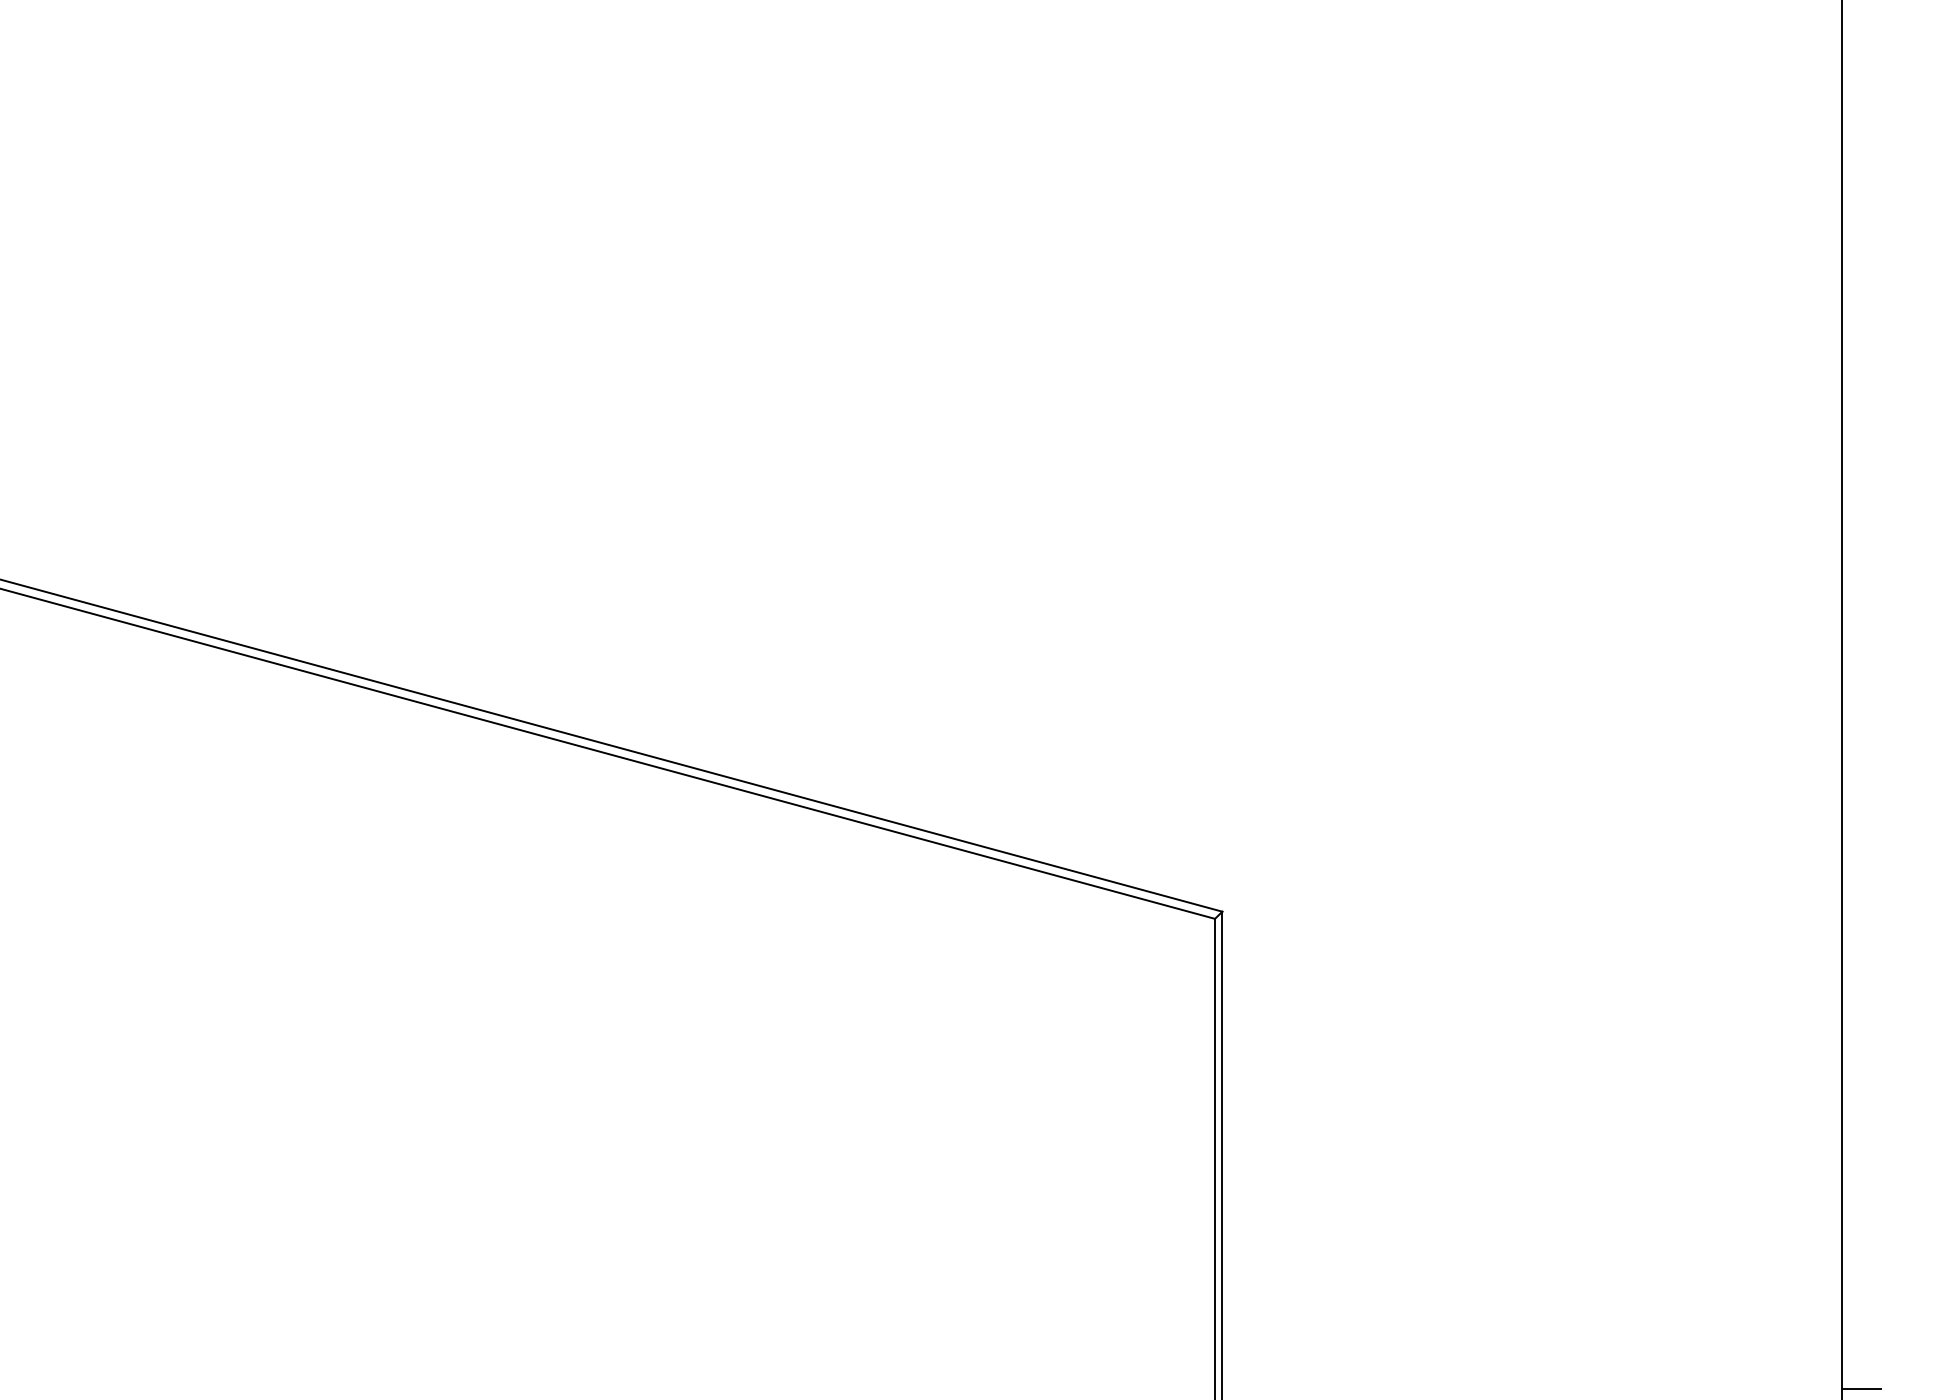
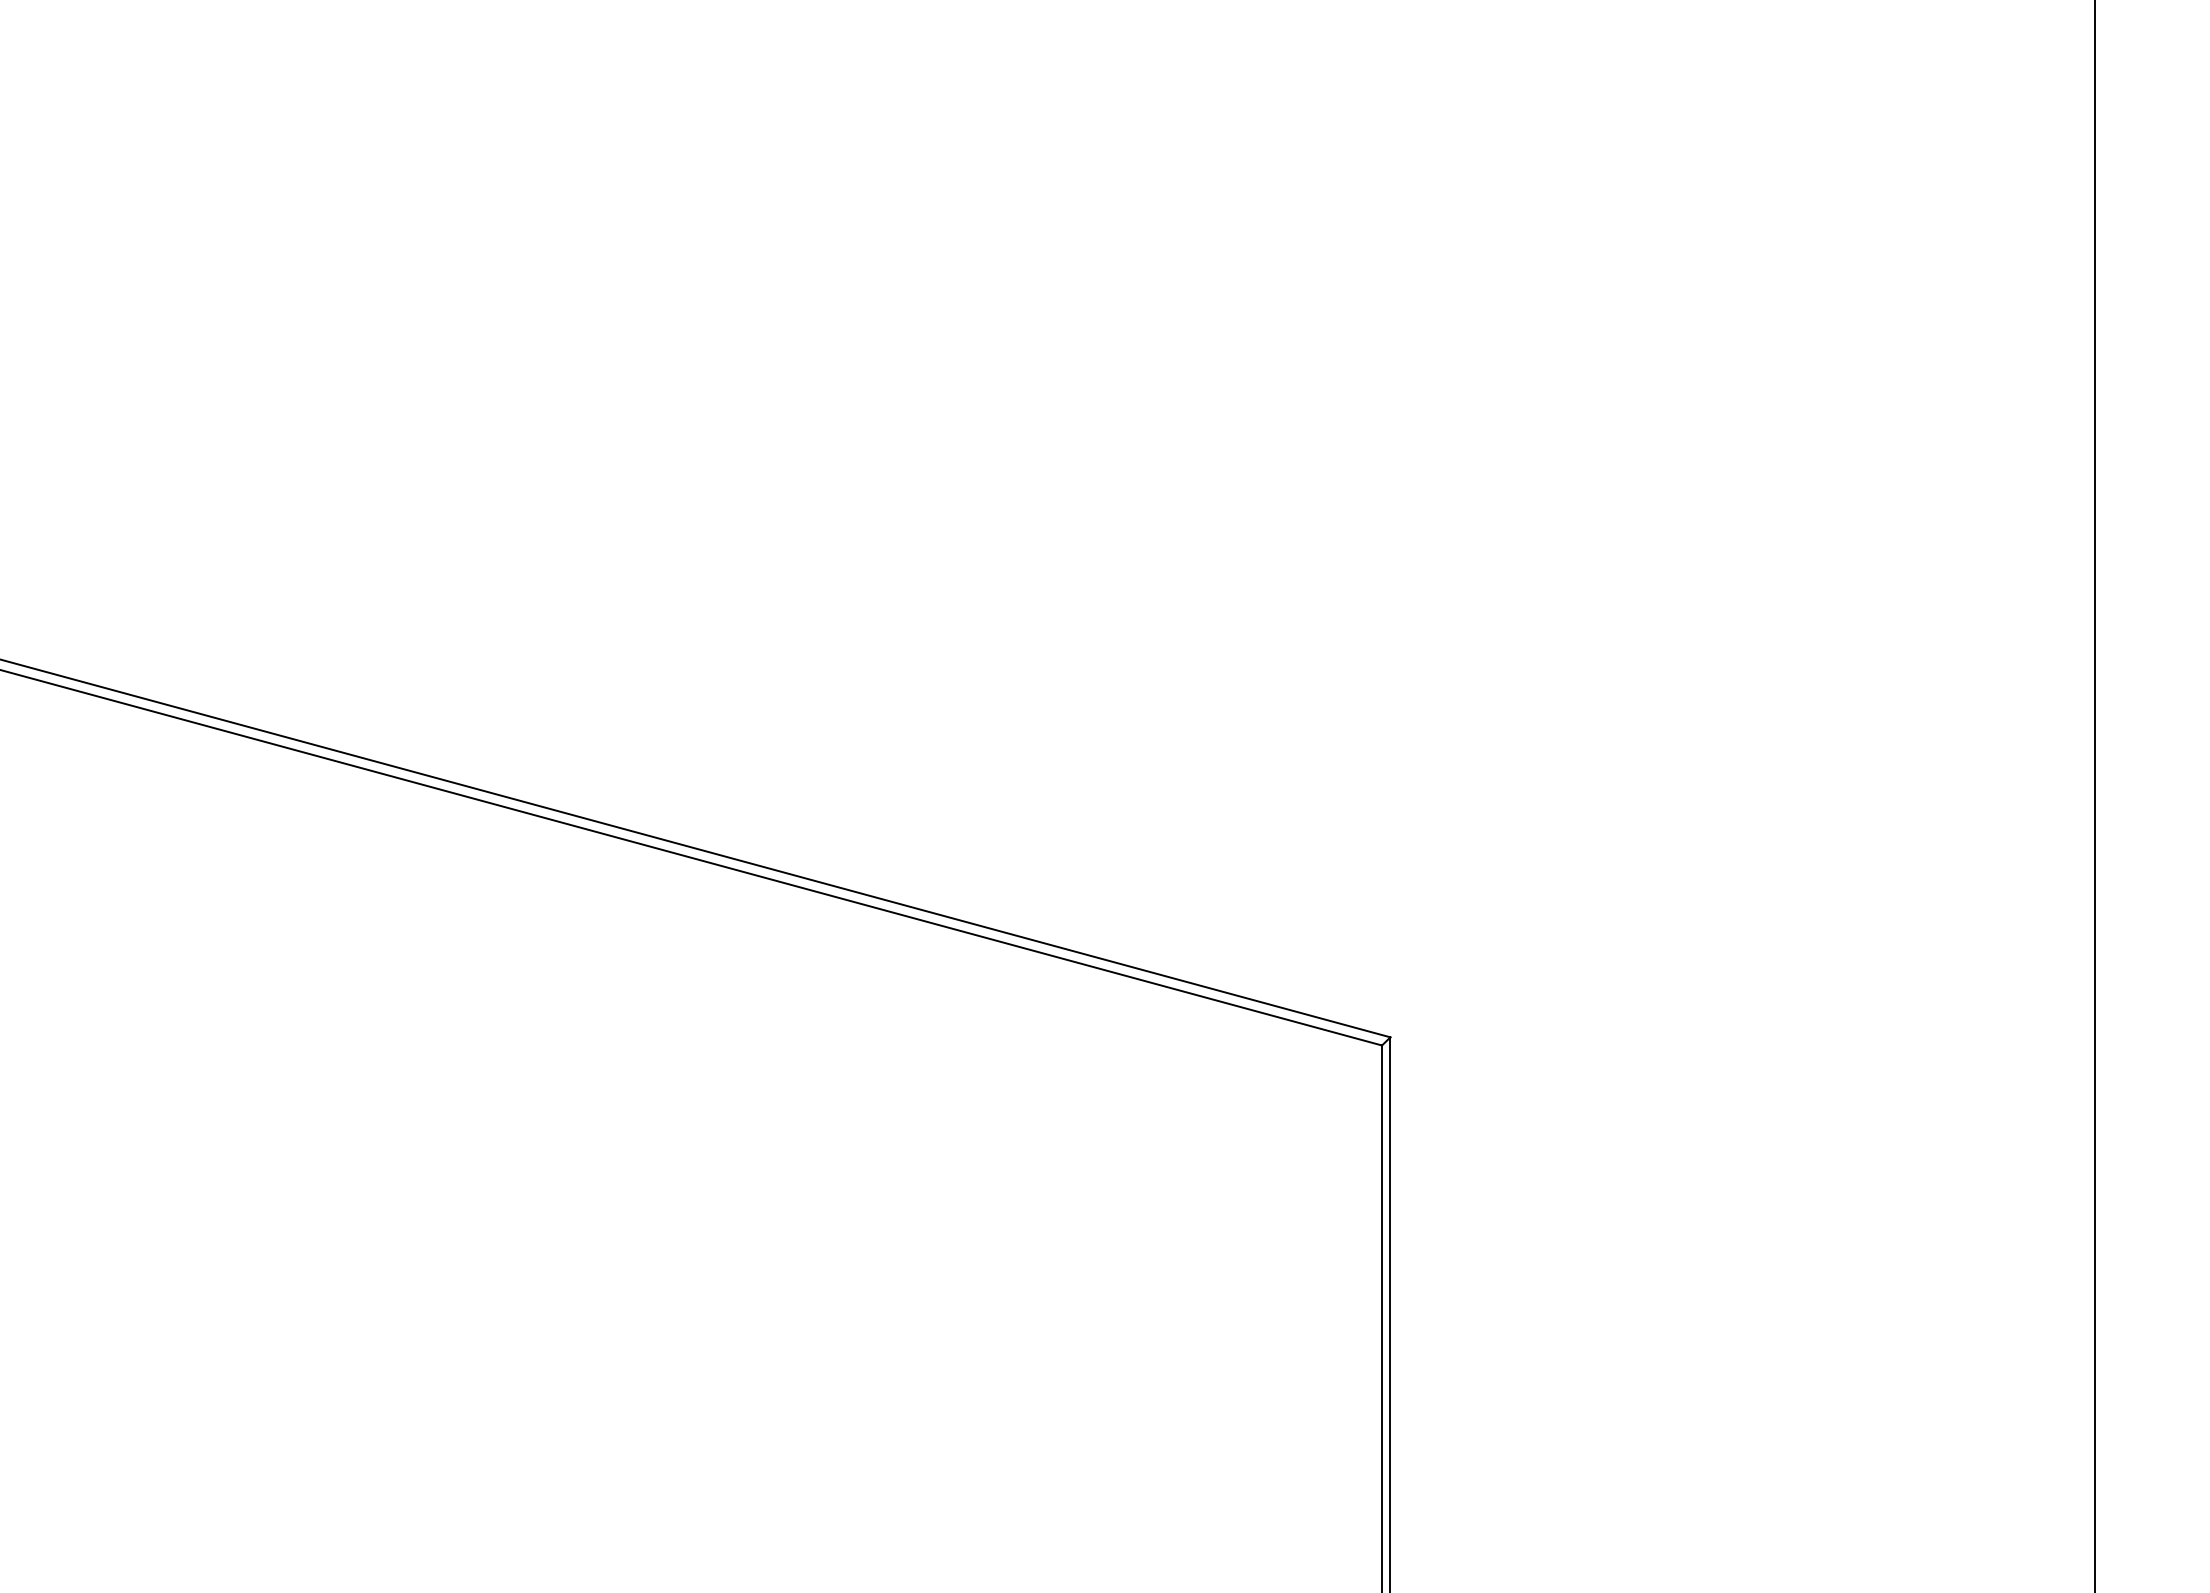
line: (1861, 1389) -> (2117, 1580), removed

